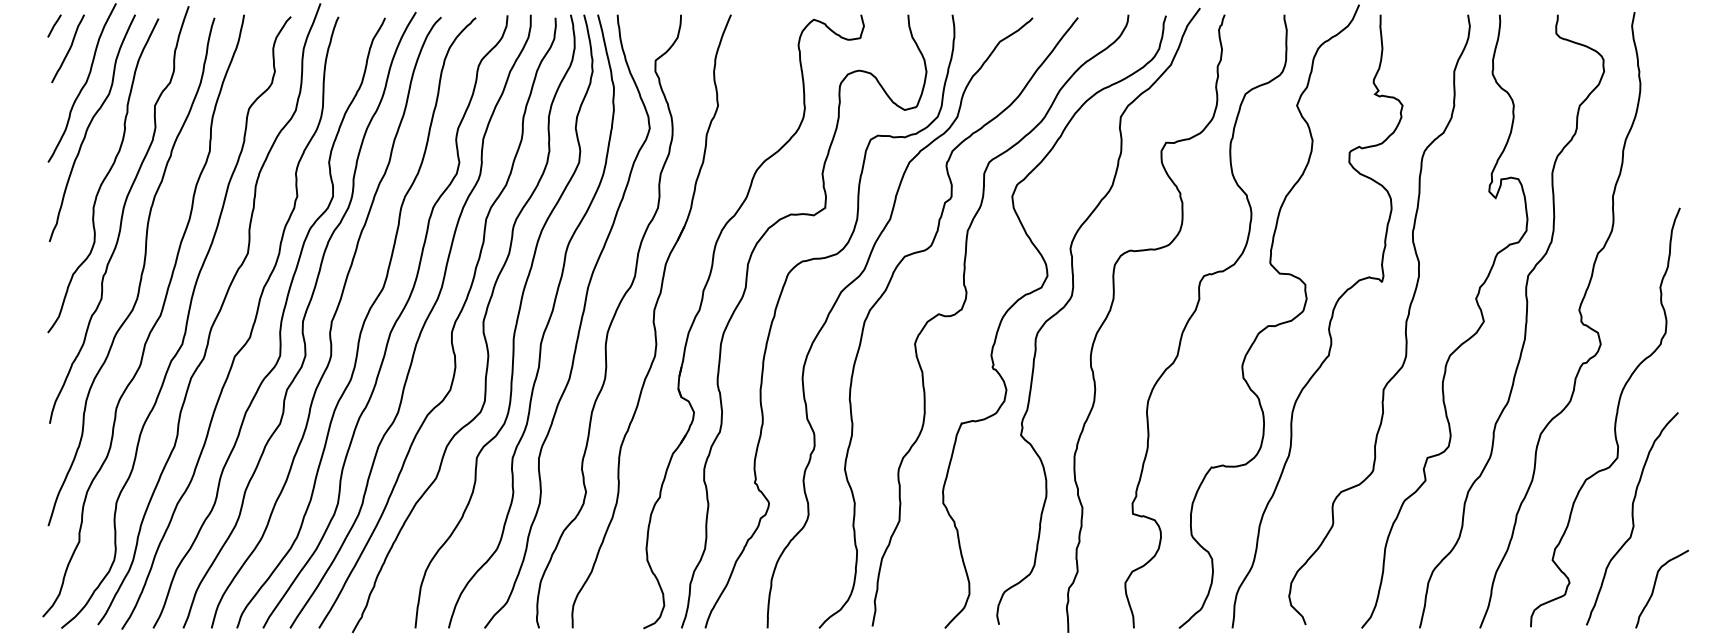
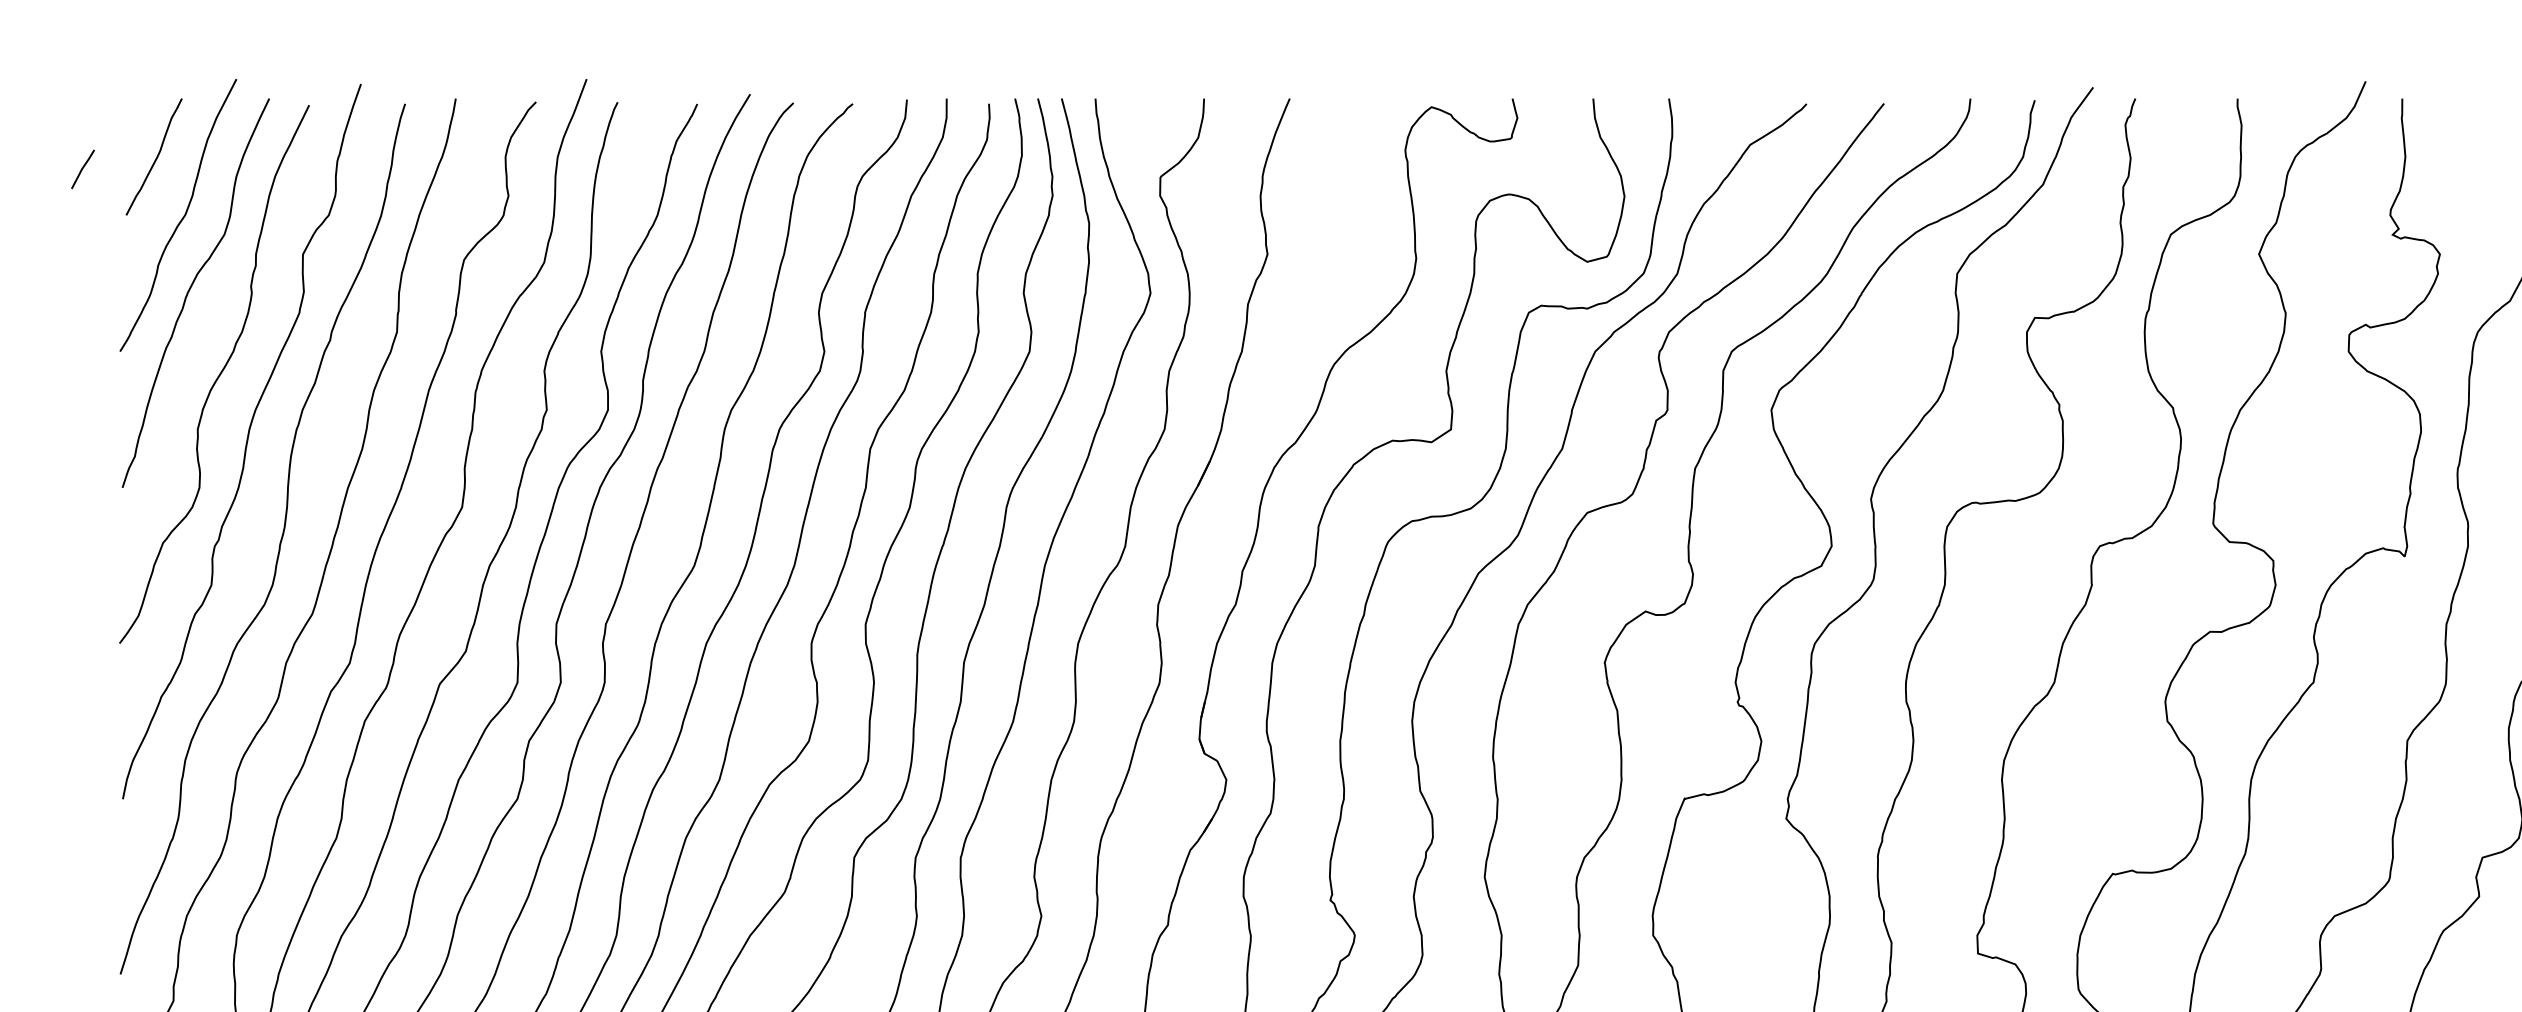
line: (54, 25) -> (82, 168), moved

